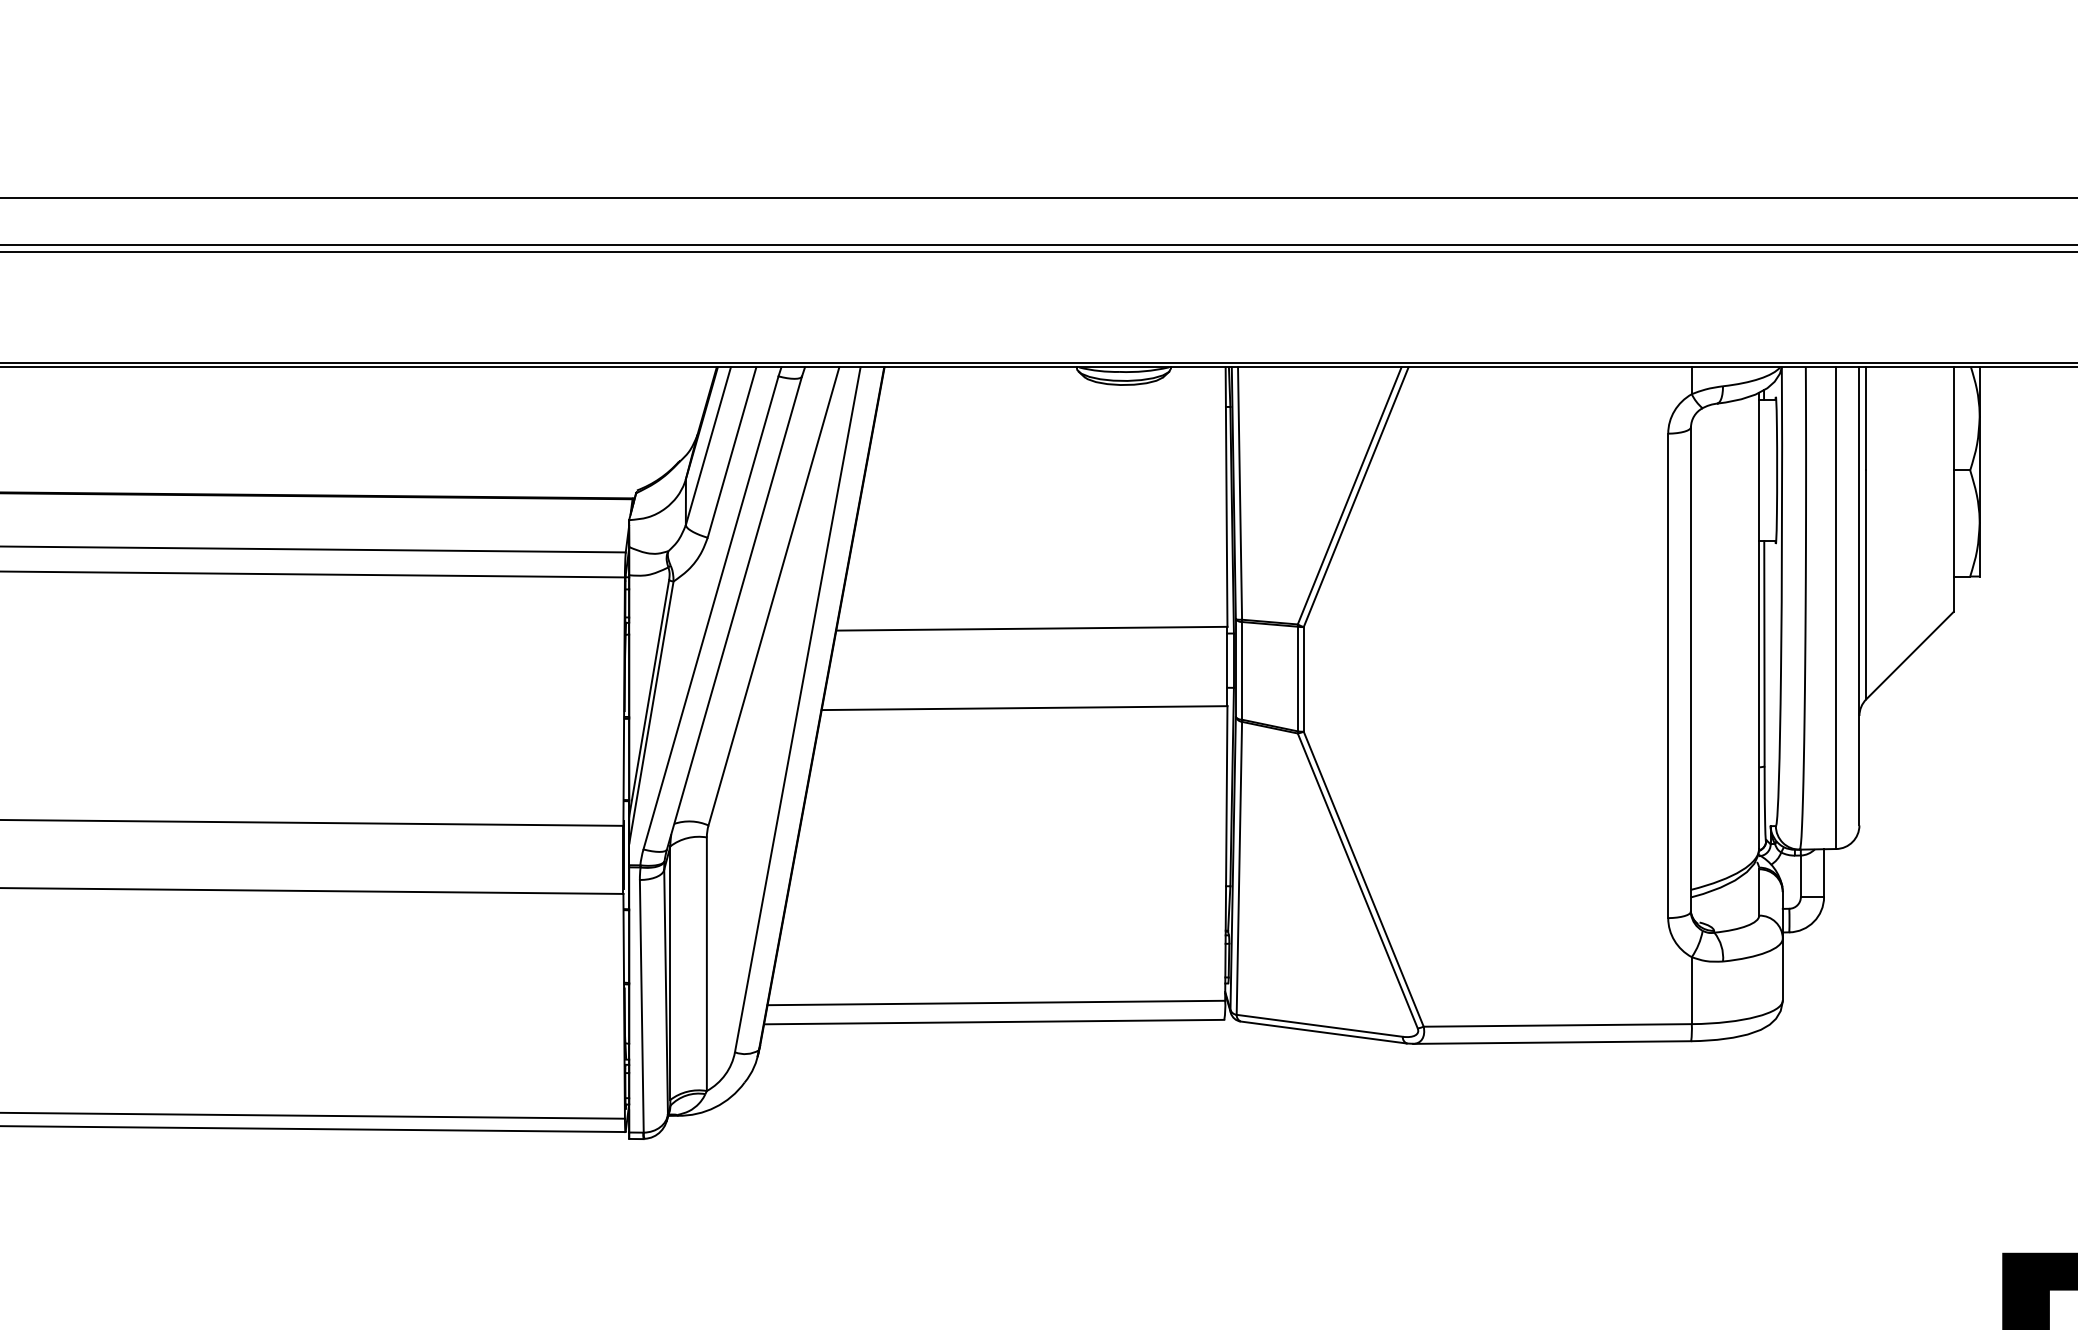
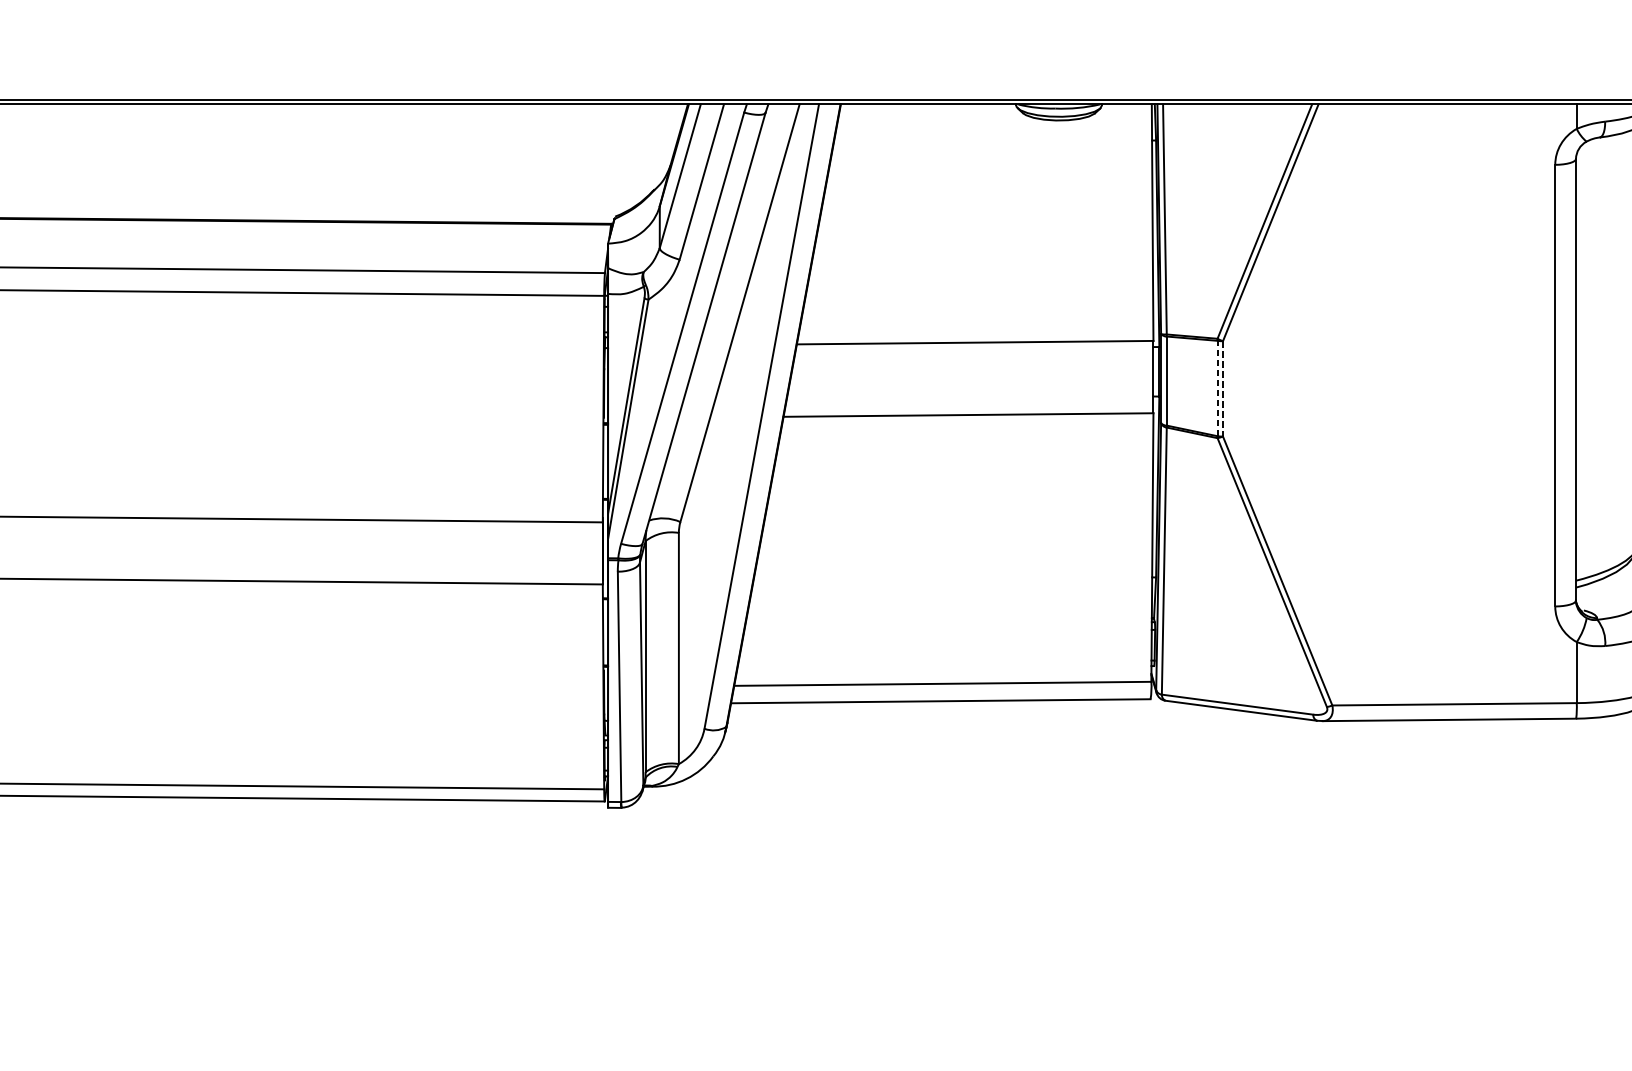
line: (1297, 678) -> (1217, 388), solid -> dashed
line: (1303, 679) -> (1222, 388), solid -> dashed

